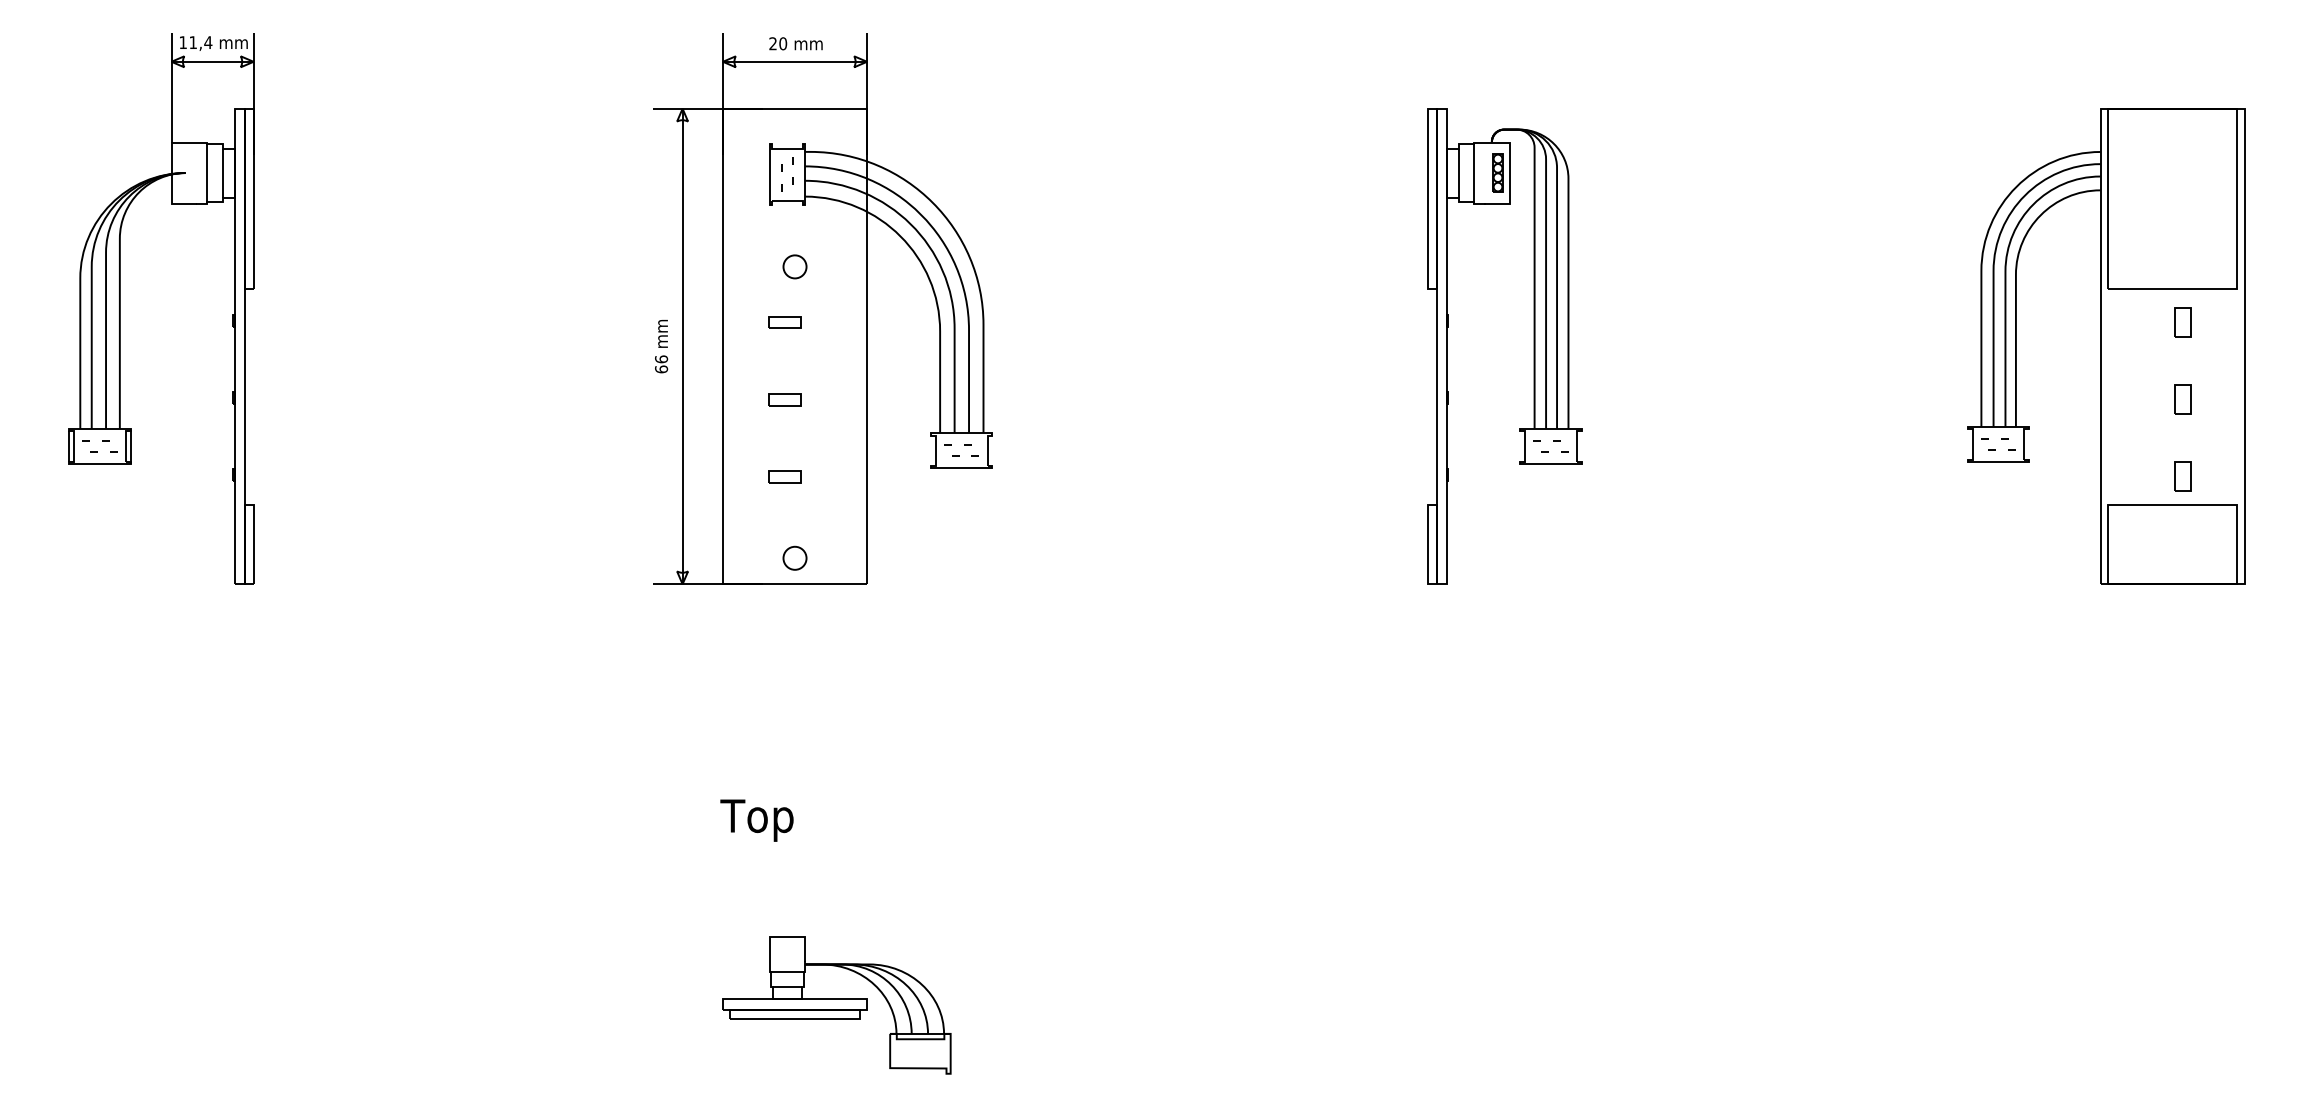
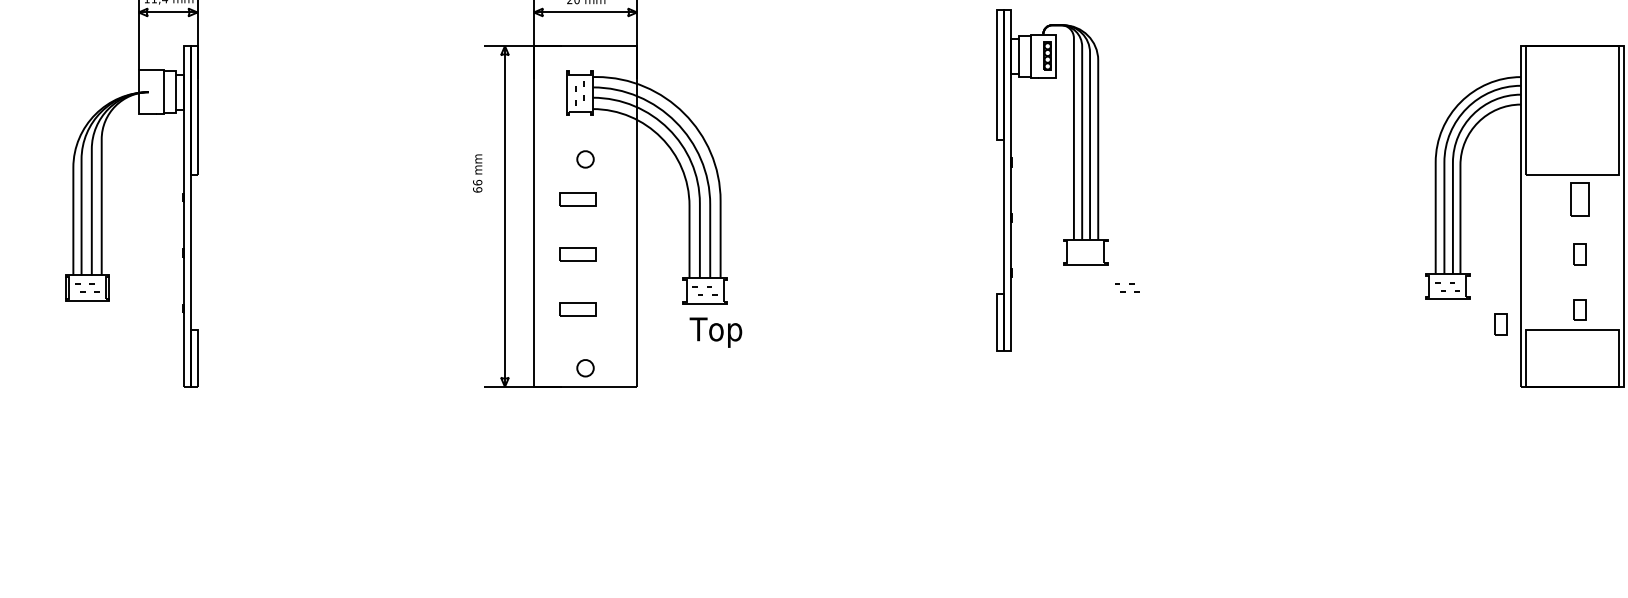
part: (784, 322) -> (577, 199), size x1.6
part: (2182, 322) -> (1579, 199), size x1.6
text: (661, 346) -> (477, 173), moved
part: (1533, 346) -> (1073, 180), moved
part: (784, 399) -> (577, 254), size x1.6
part: (784, 476) -> (577, 309), size x1.6
part: (2072, 496) -> (1500, 323), added
text: (756, 820) -> (715, 332), moved

